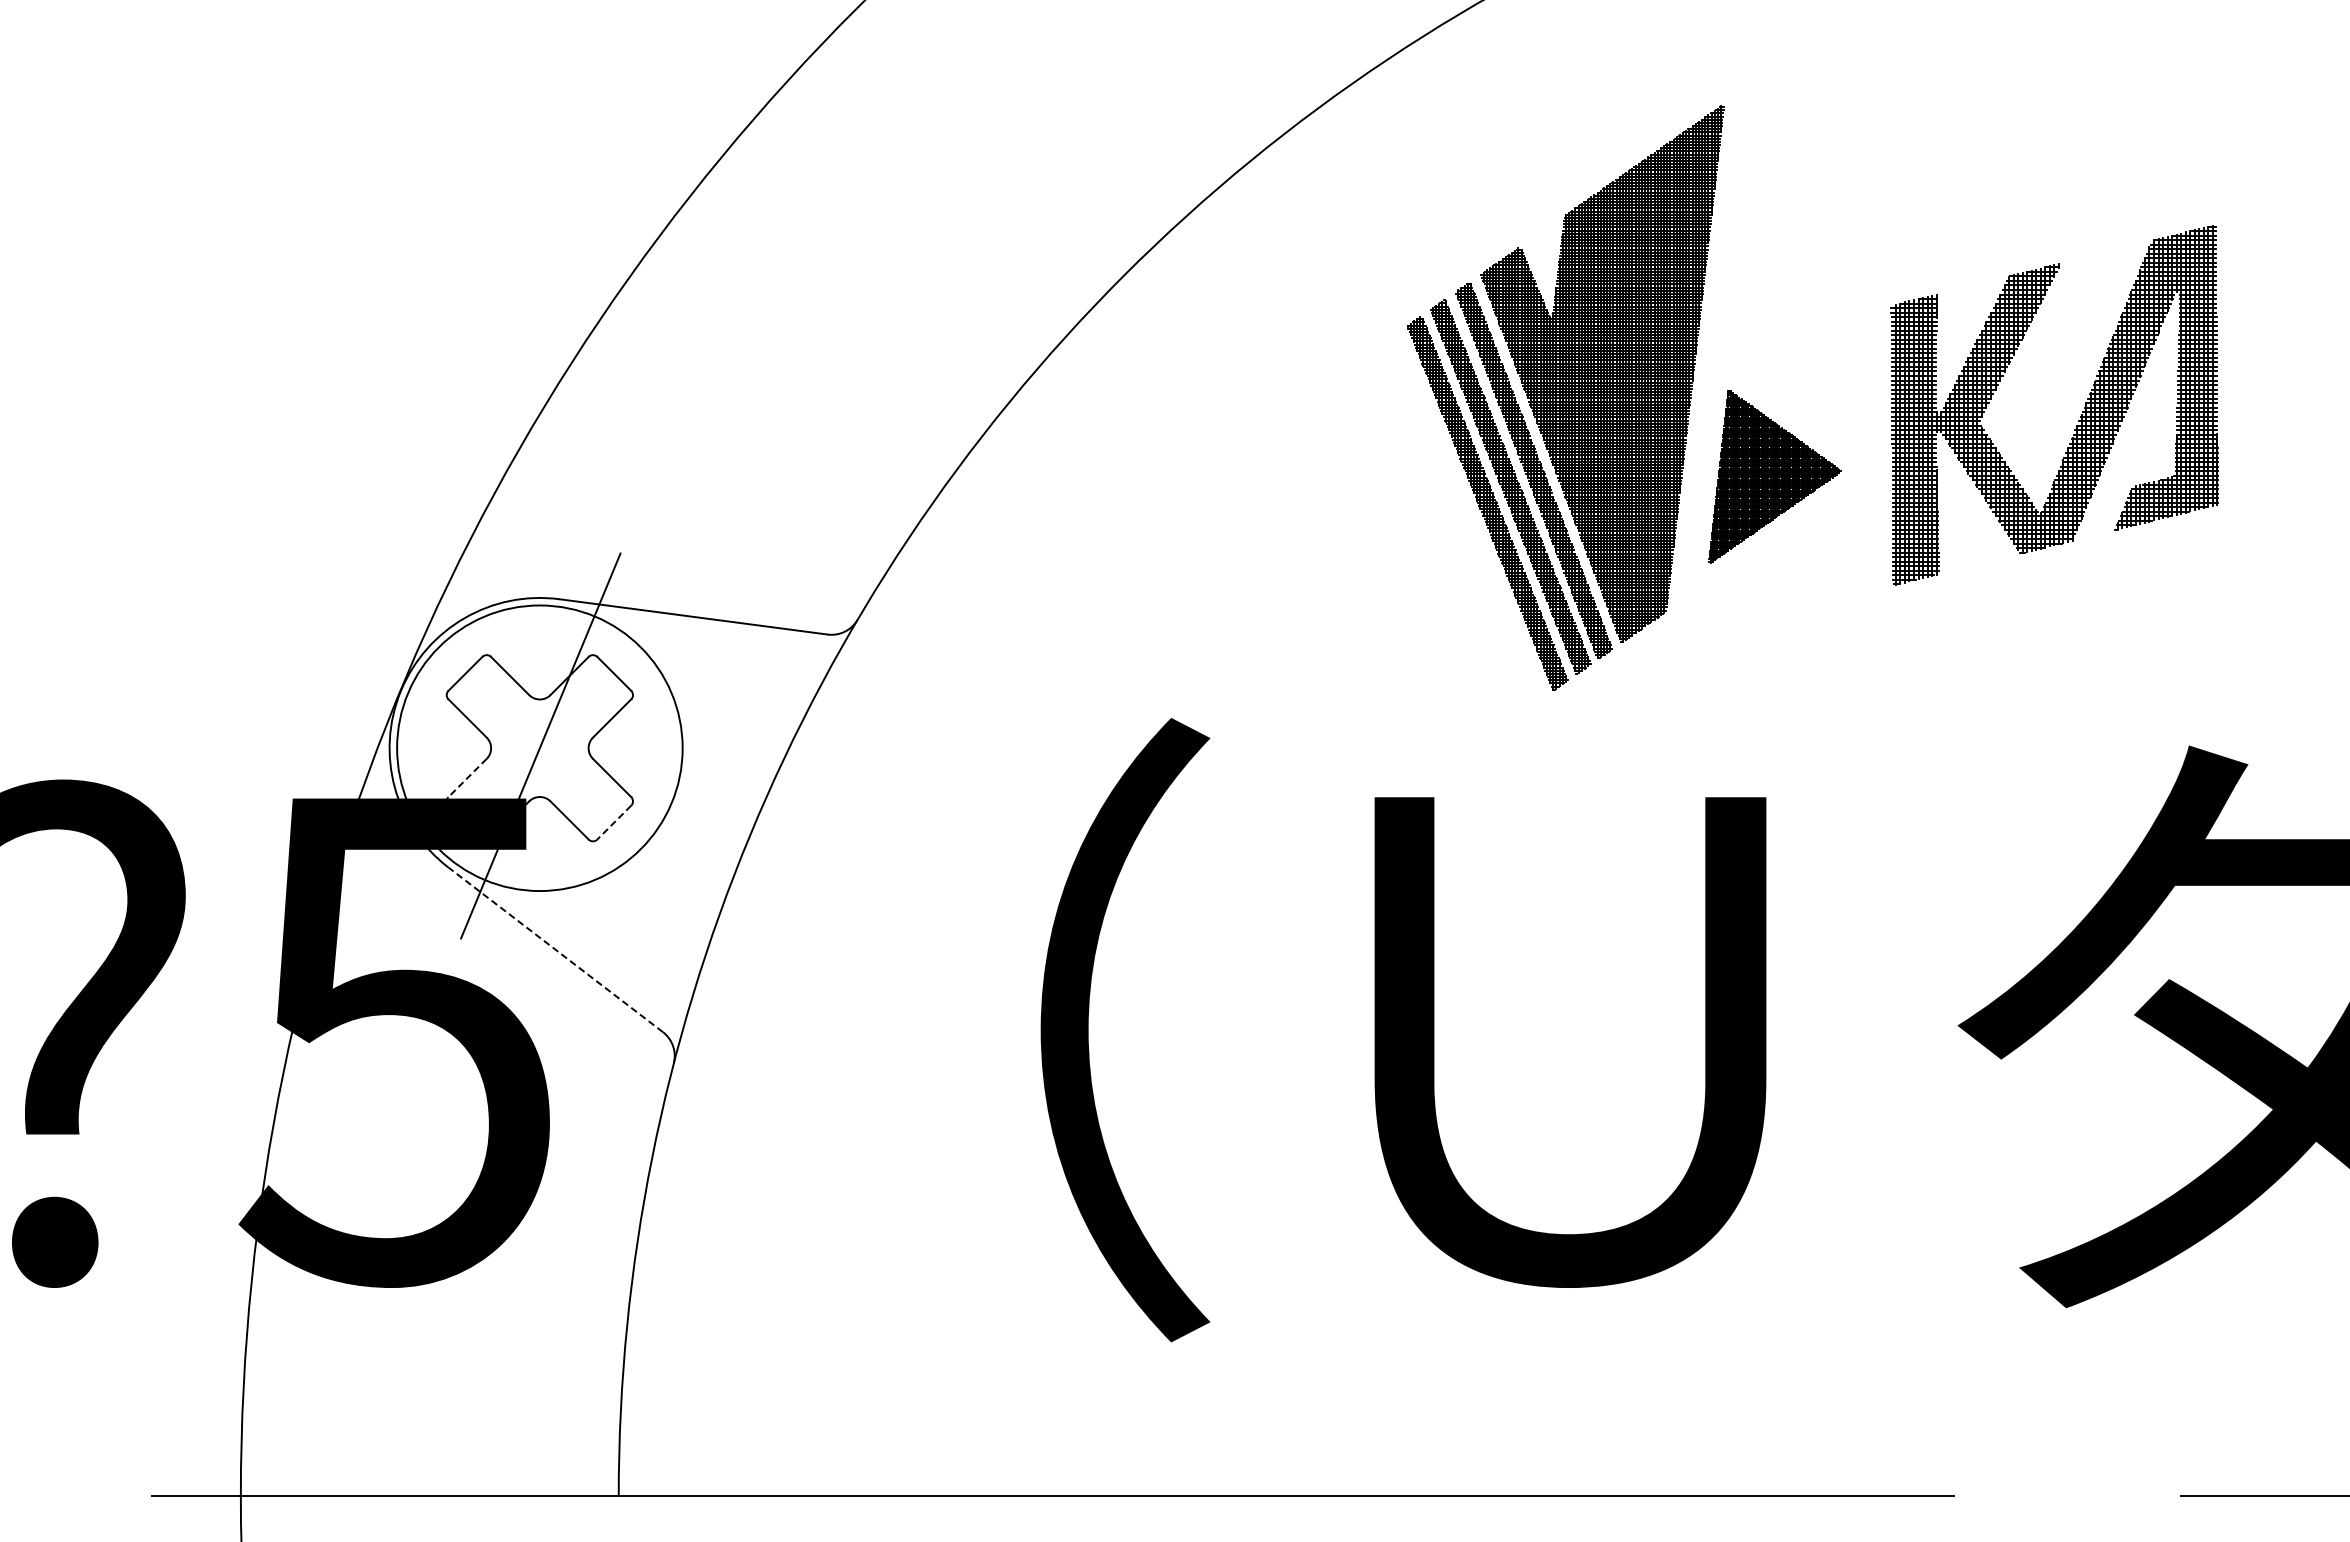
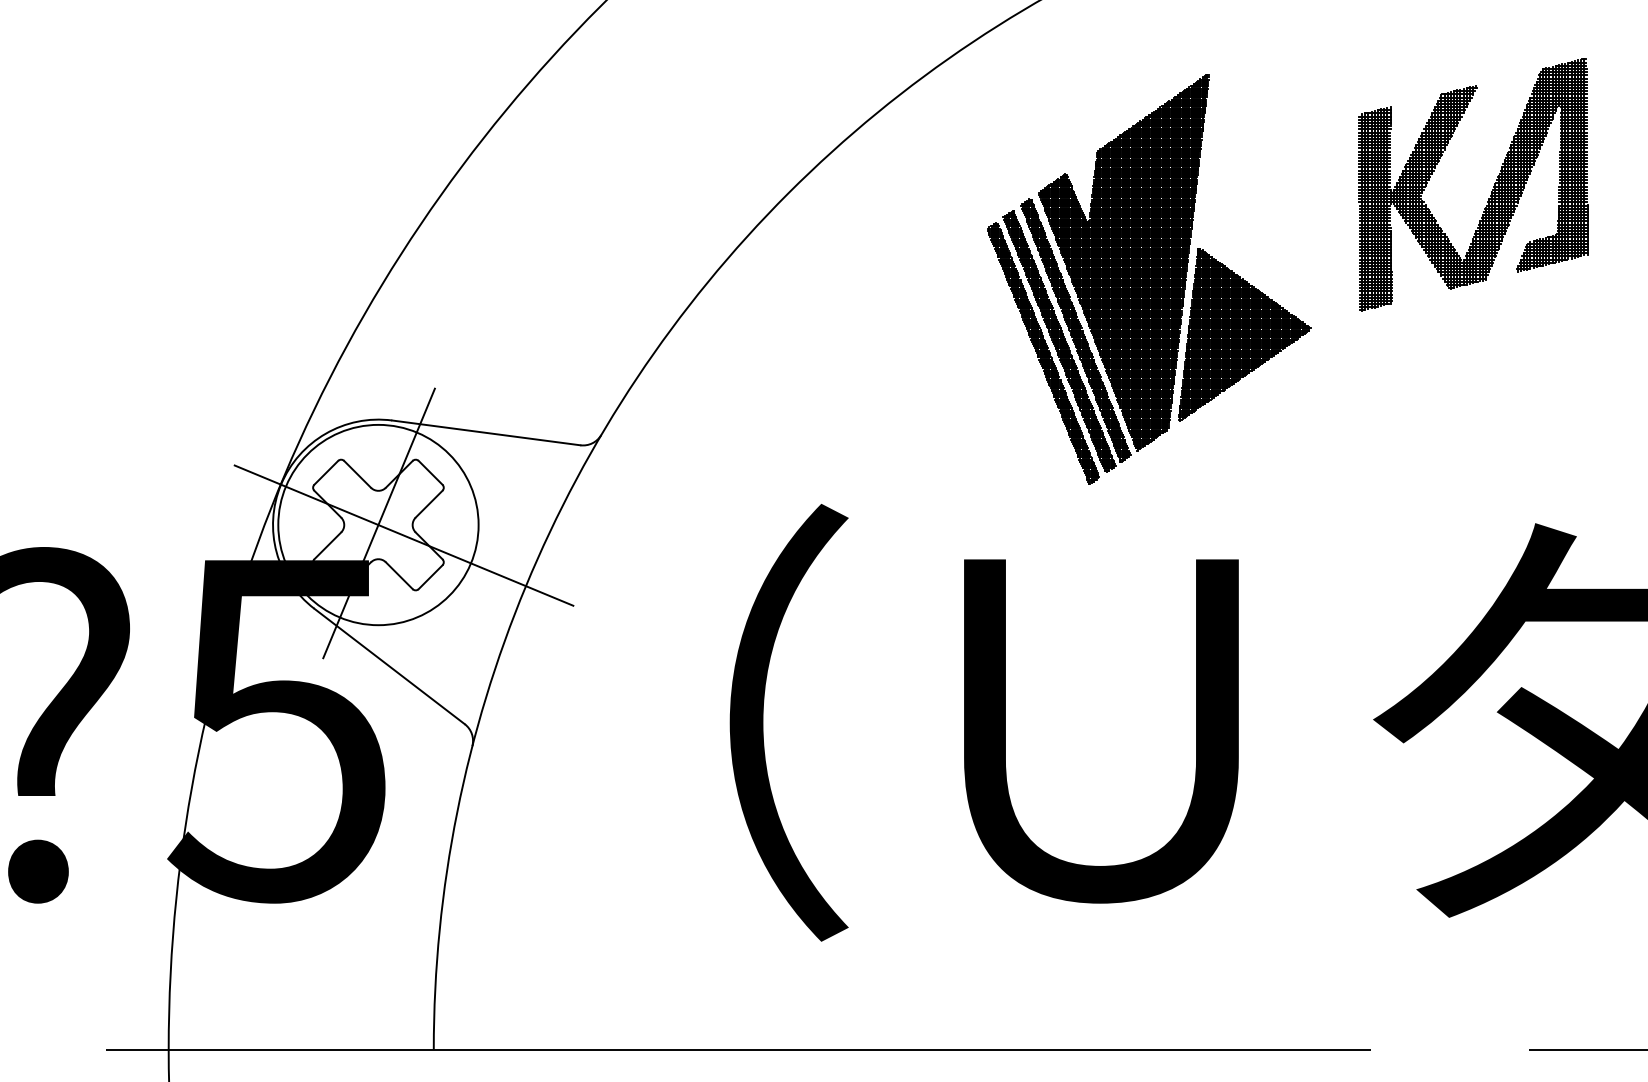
part: (2080, 416) -> (1491, 192), moved
part: (1774, 476) -> (1244, 334), size x1.43
line: (575, 762) -> (403, 535), added
line: (467, 778) -> (327, 546), dashed -> solid
line: (613, 822) -> (430, 577), dashed -> solid
line: (555, 949) -> (389, 666), dashed -> solid

